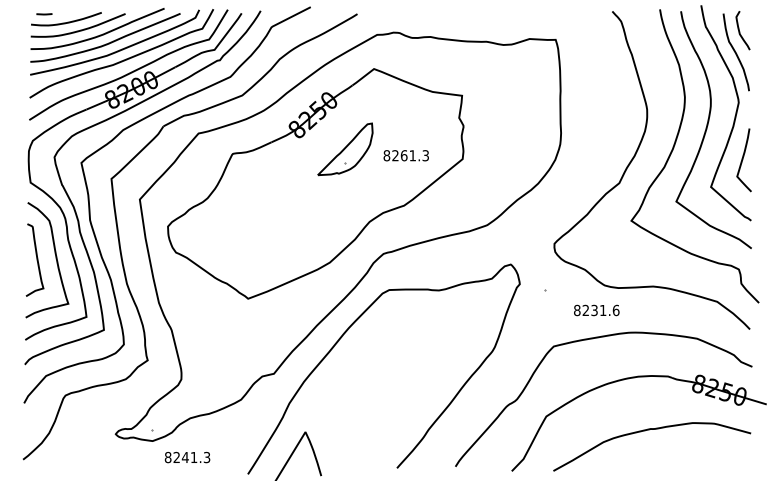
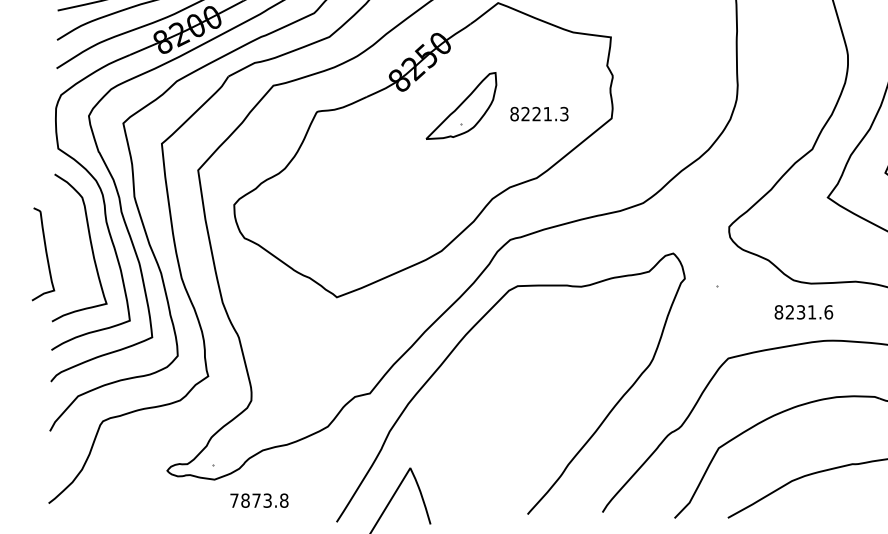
text: (403, 155) -> (535, 113), 8261.3 -> 8221.3
curve: (36, 259) -> (45, 253), moved
text: (596, 310) -> (803, 312), moved
text: (187, 457) -> (259, 500), 8241.3 -> 7873.8

